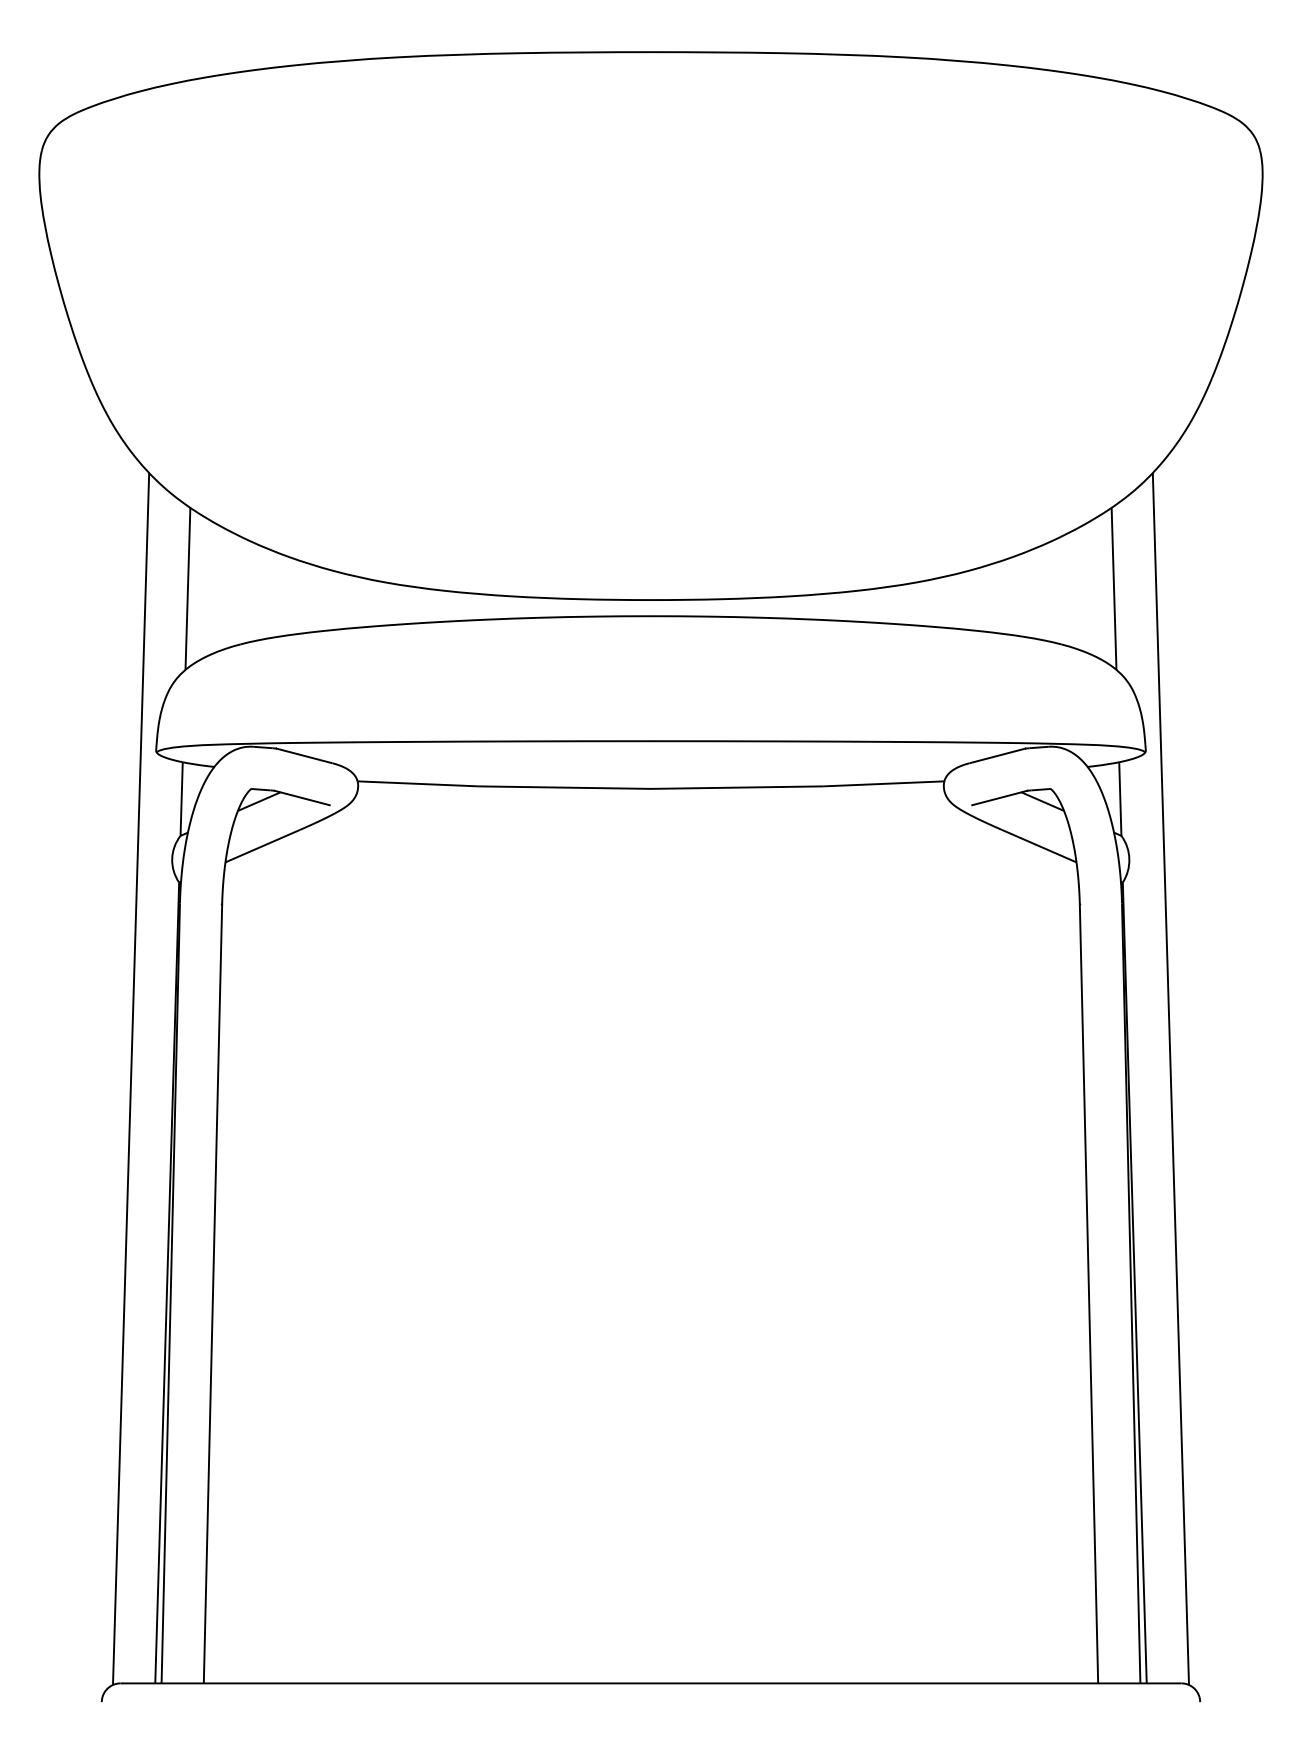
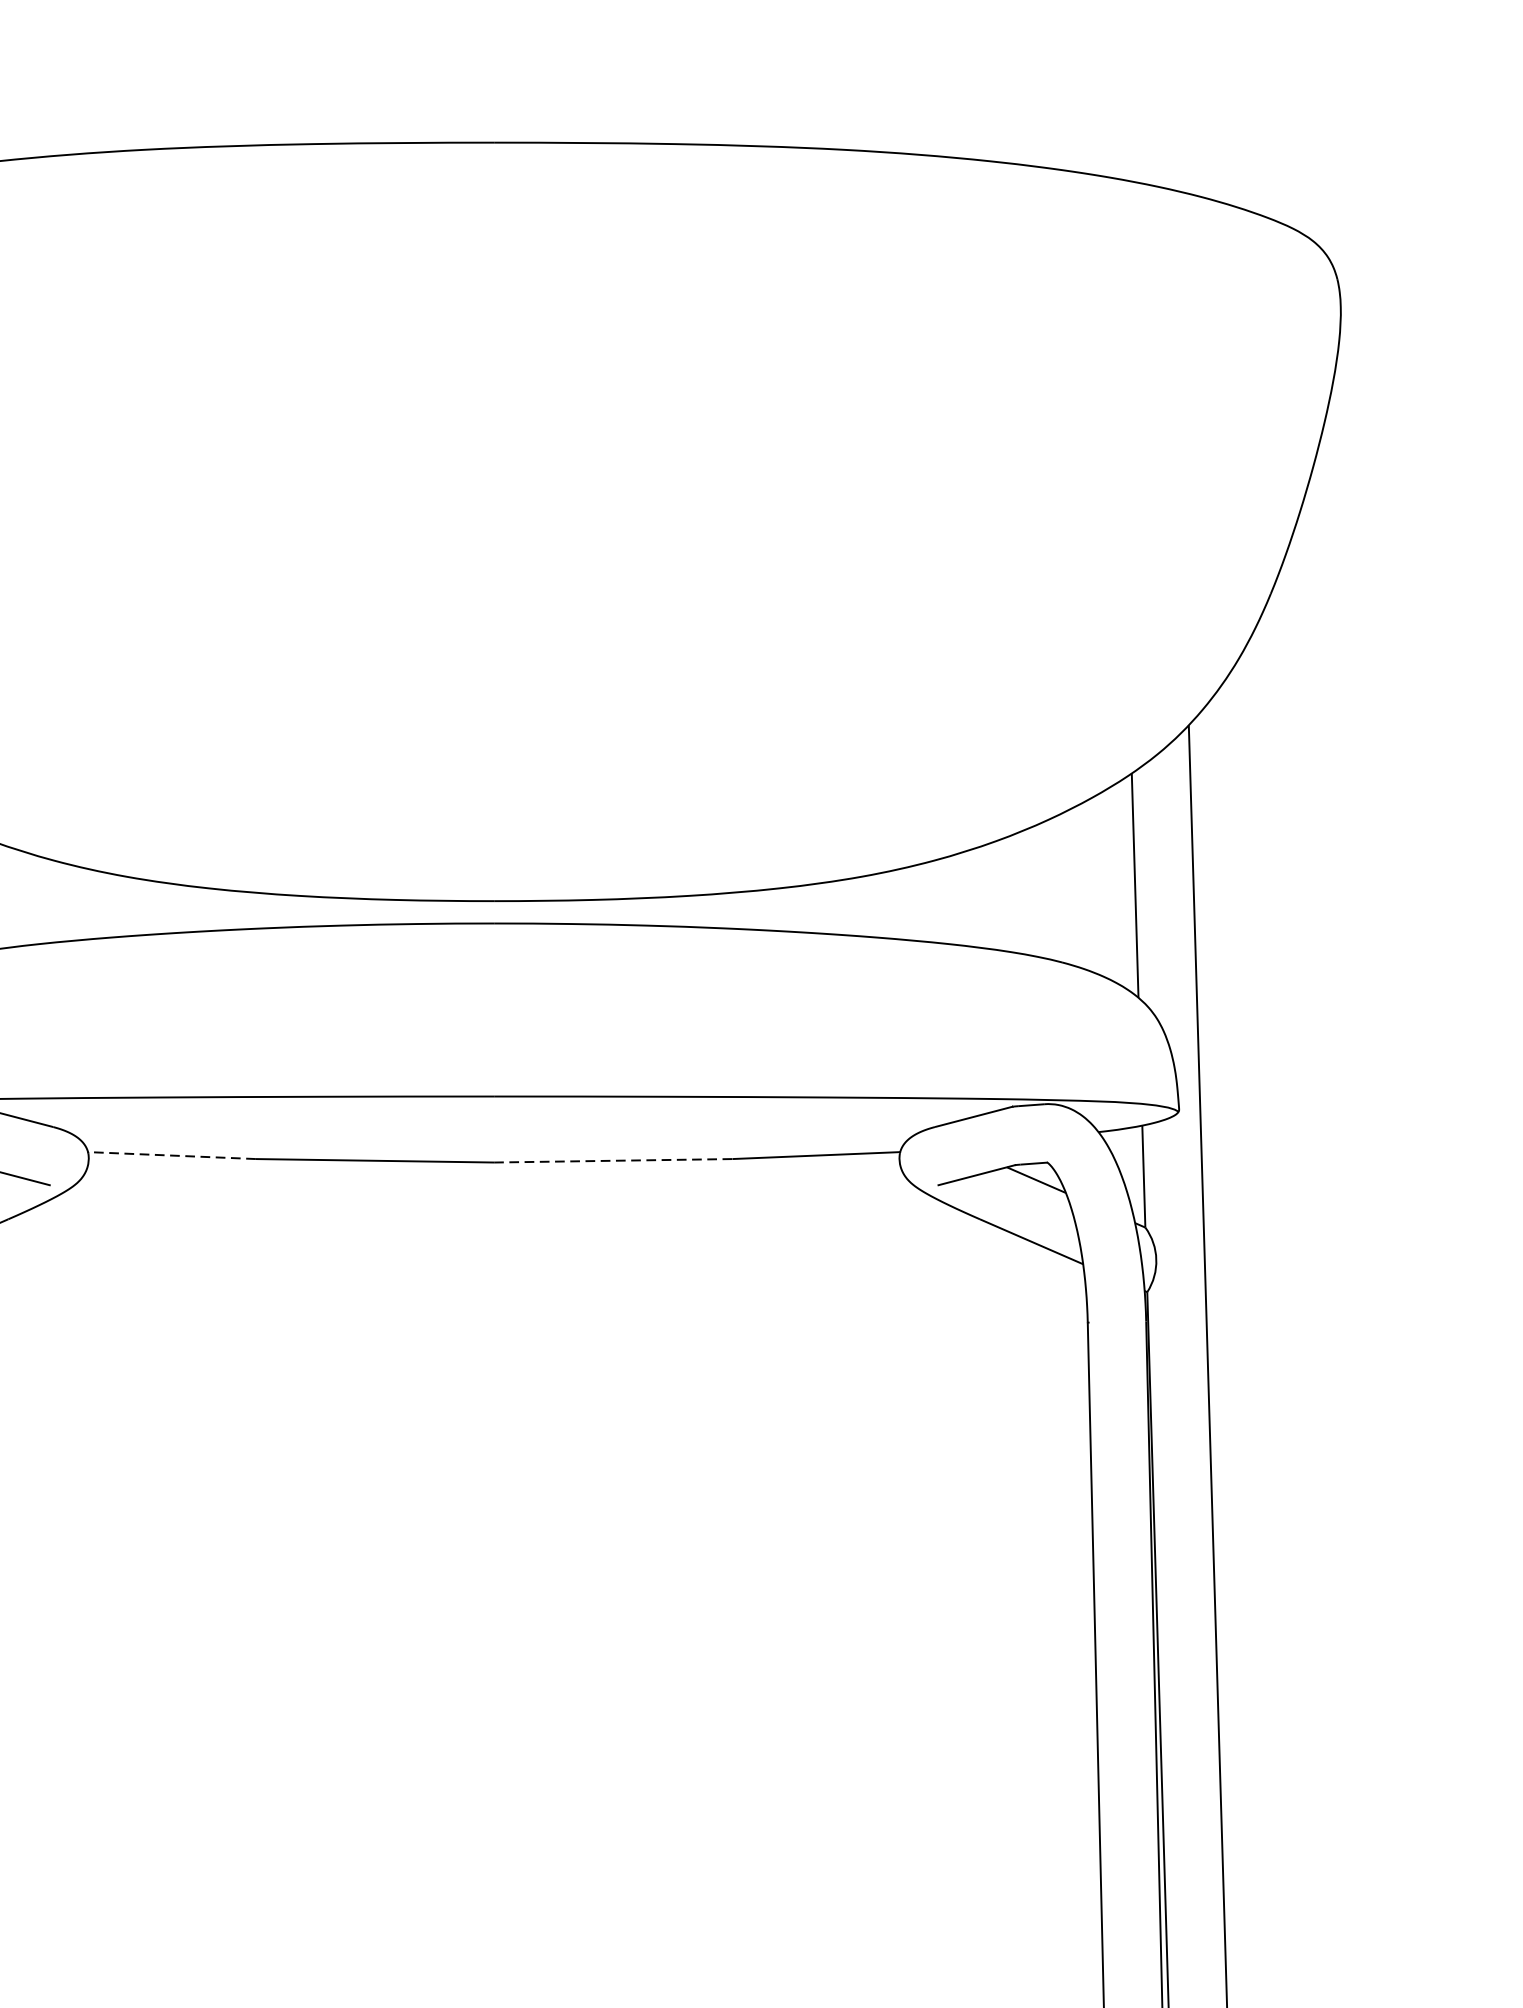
line: (418, 783) -> (172, 1155), solid -> dashed
line: (737, 787) -> (613, 1160), solid -> dashed

